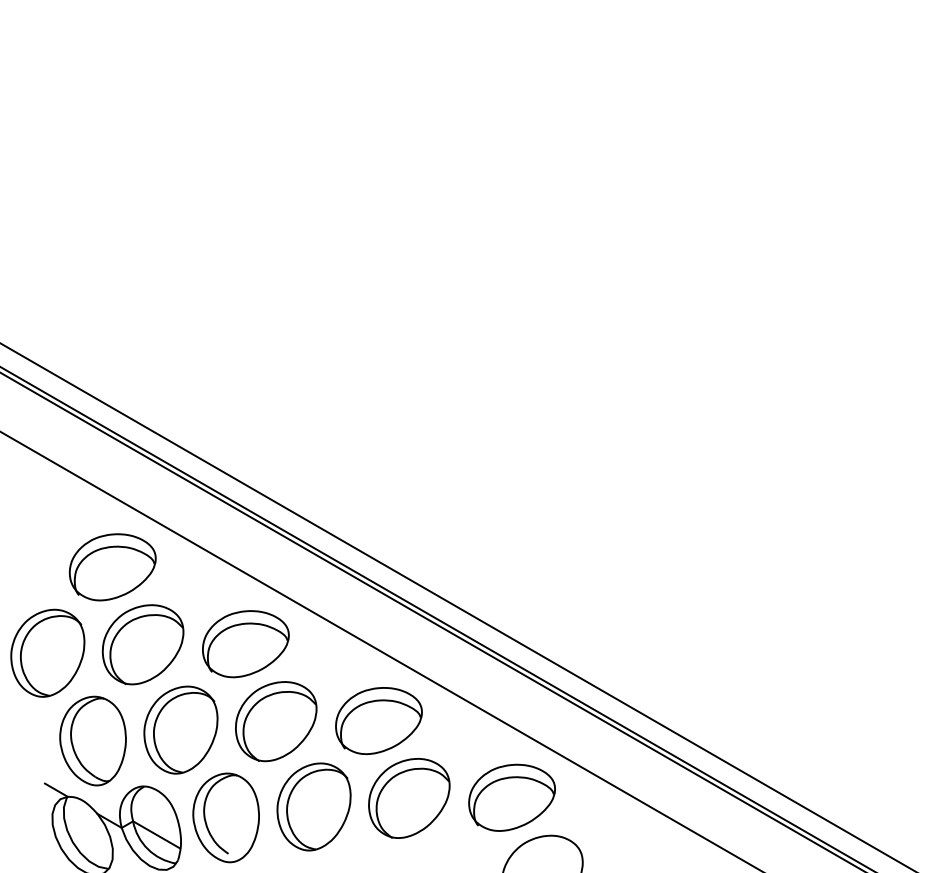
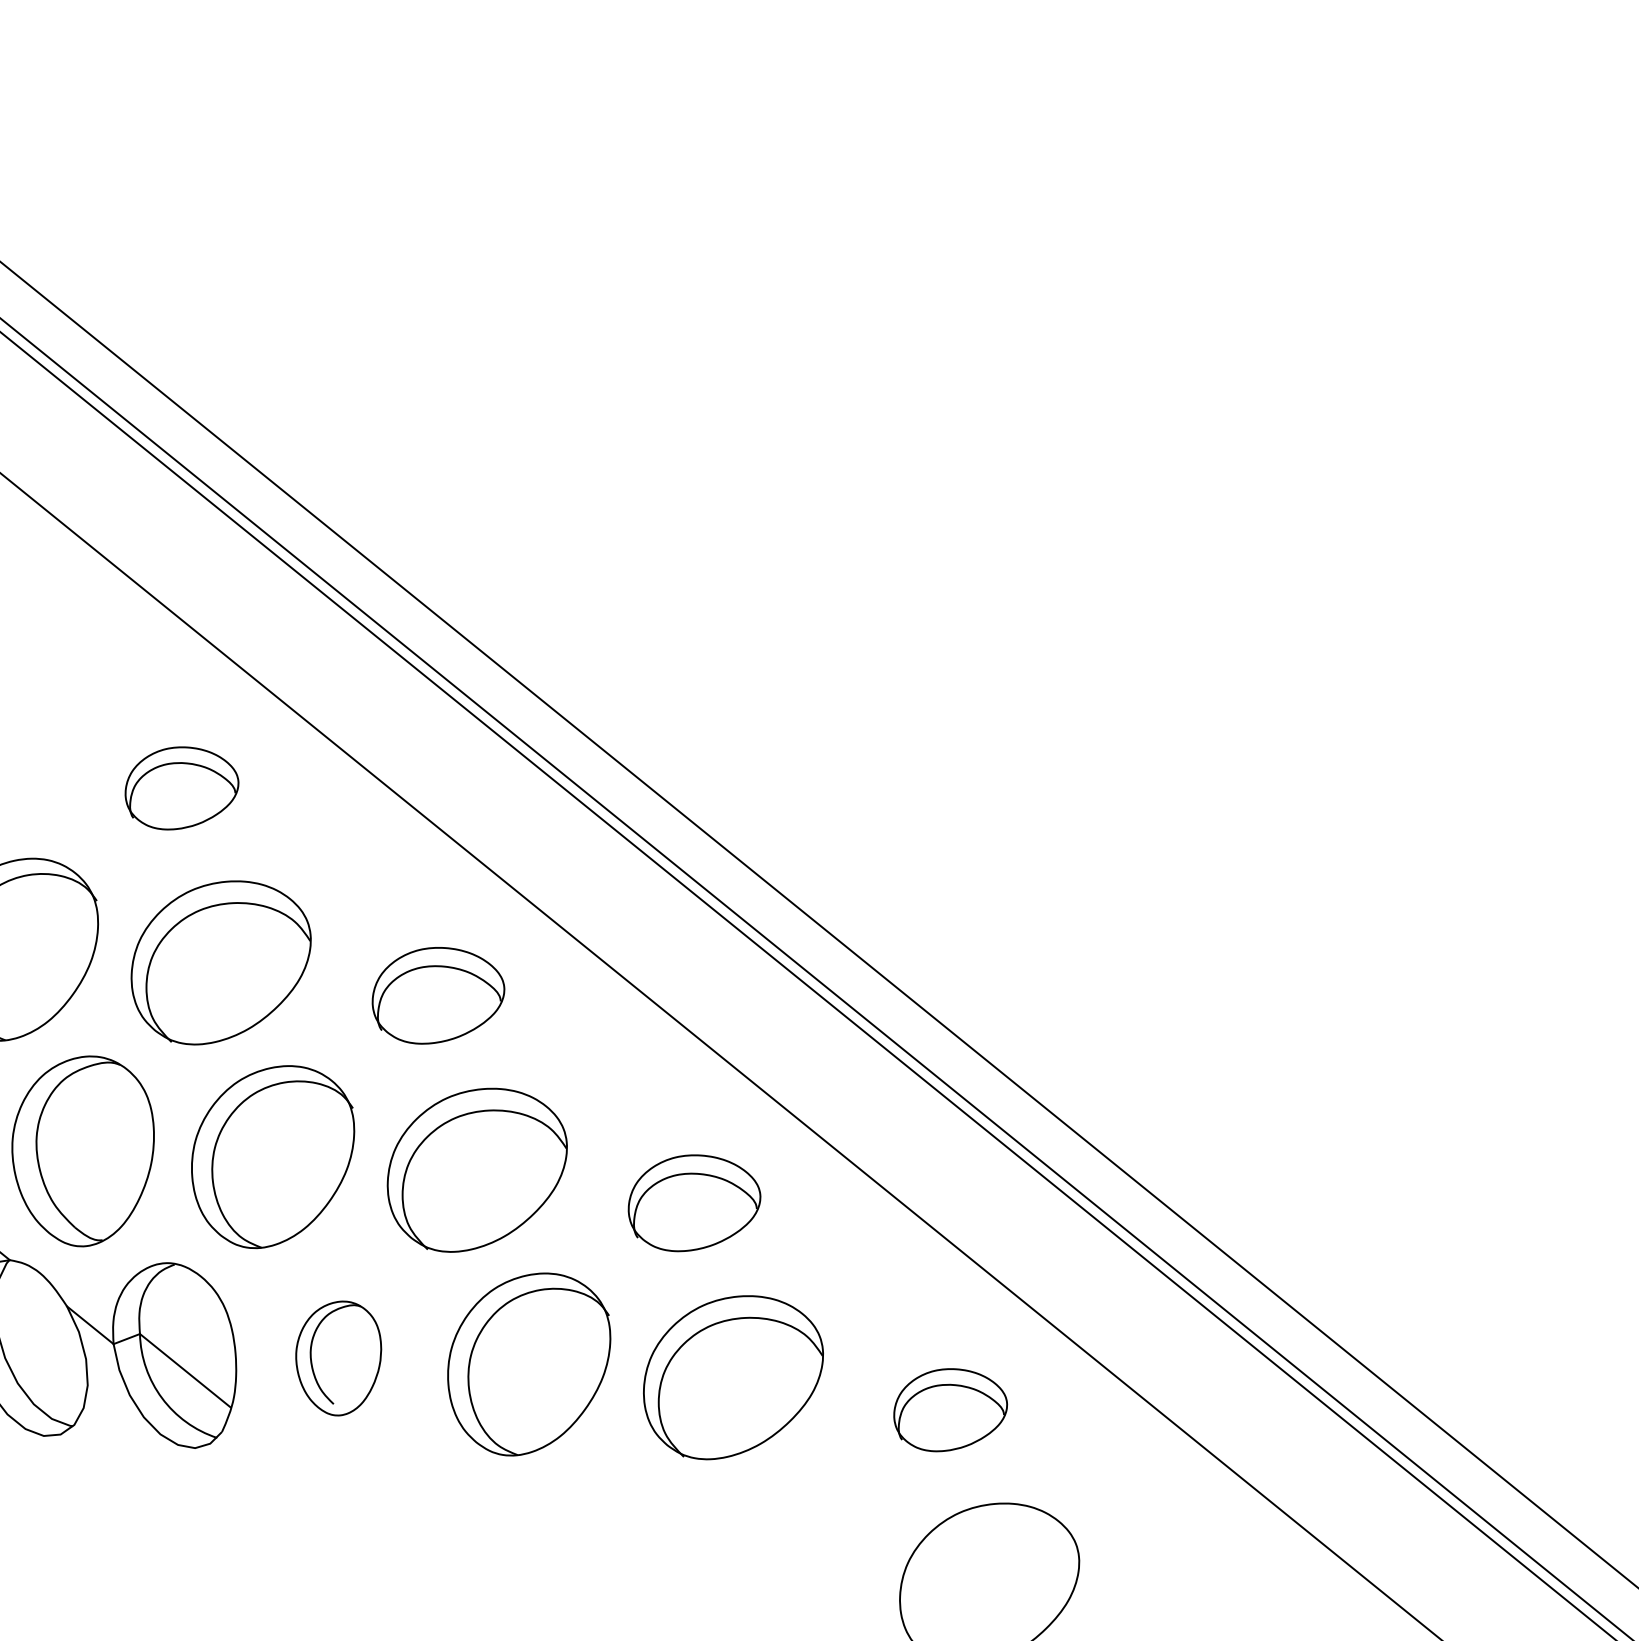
part: (112, 567) -> (181, 789), size x0.6
part: (245, 644) -> (437, 997), size x0.7
part: (378, 721) -> (693, 1204), size x0.7
part: (511, 797) -> (949, 1410), size x0.6
part: (225, 817) -> (336, 1356), size x0.6

